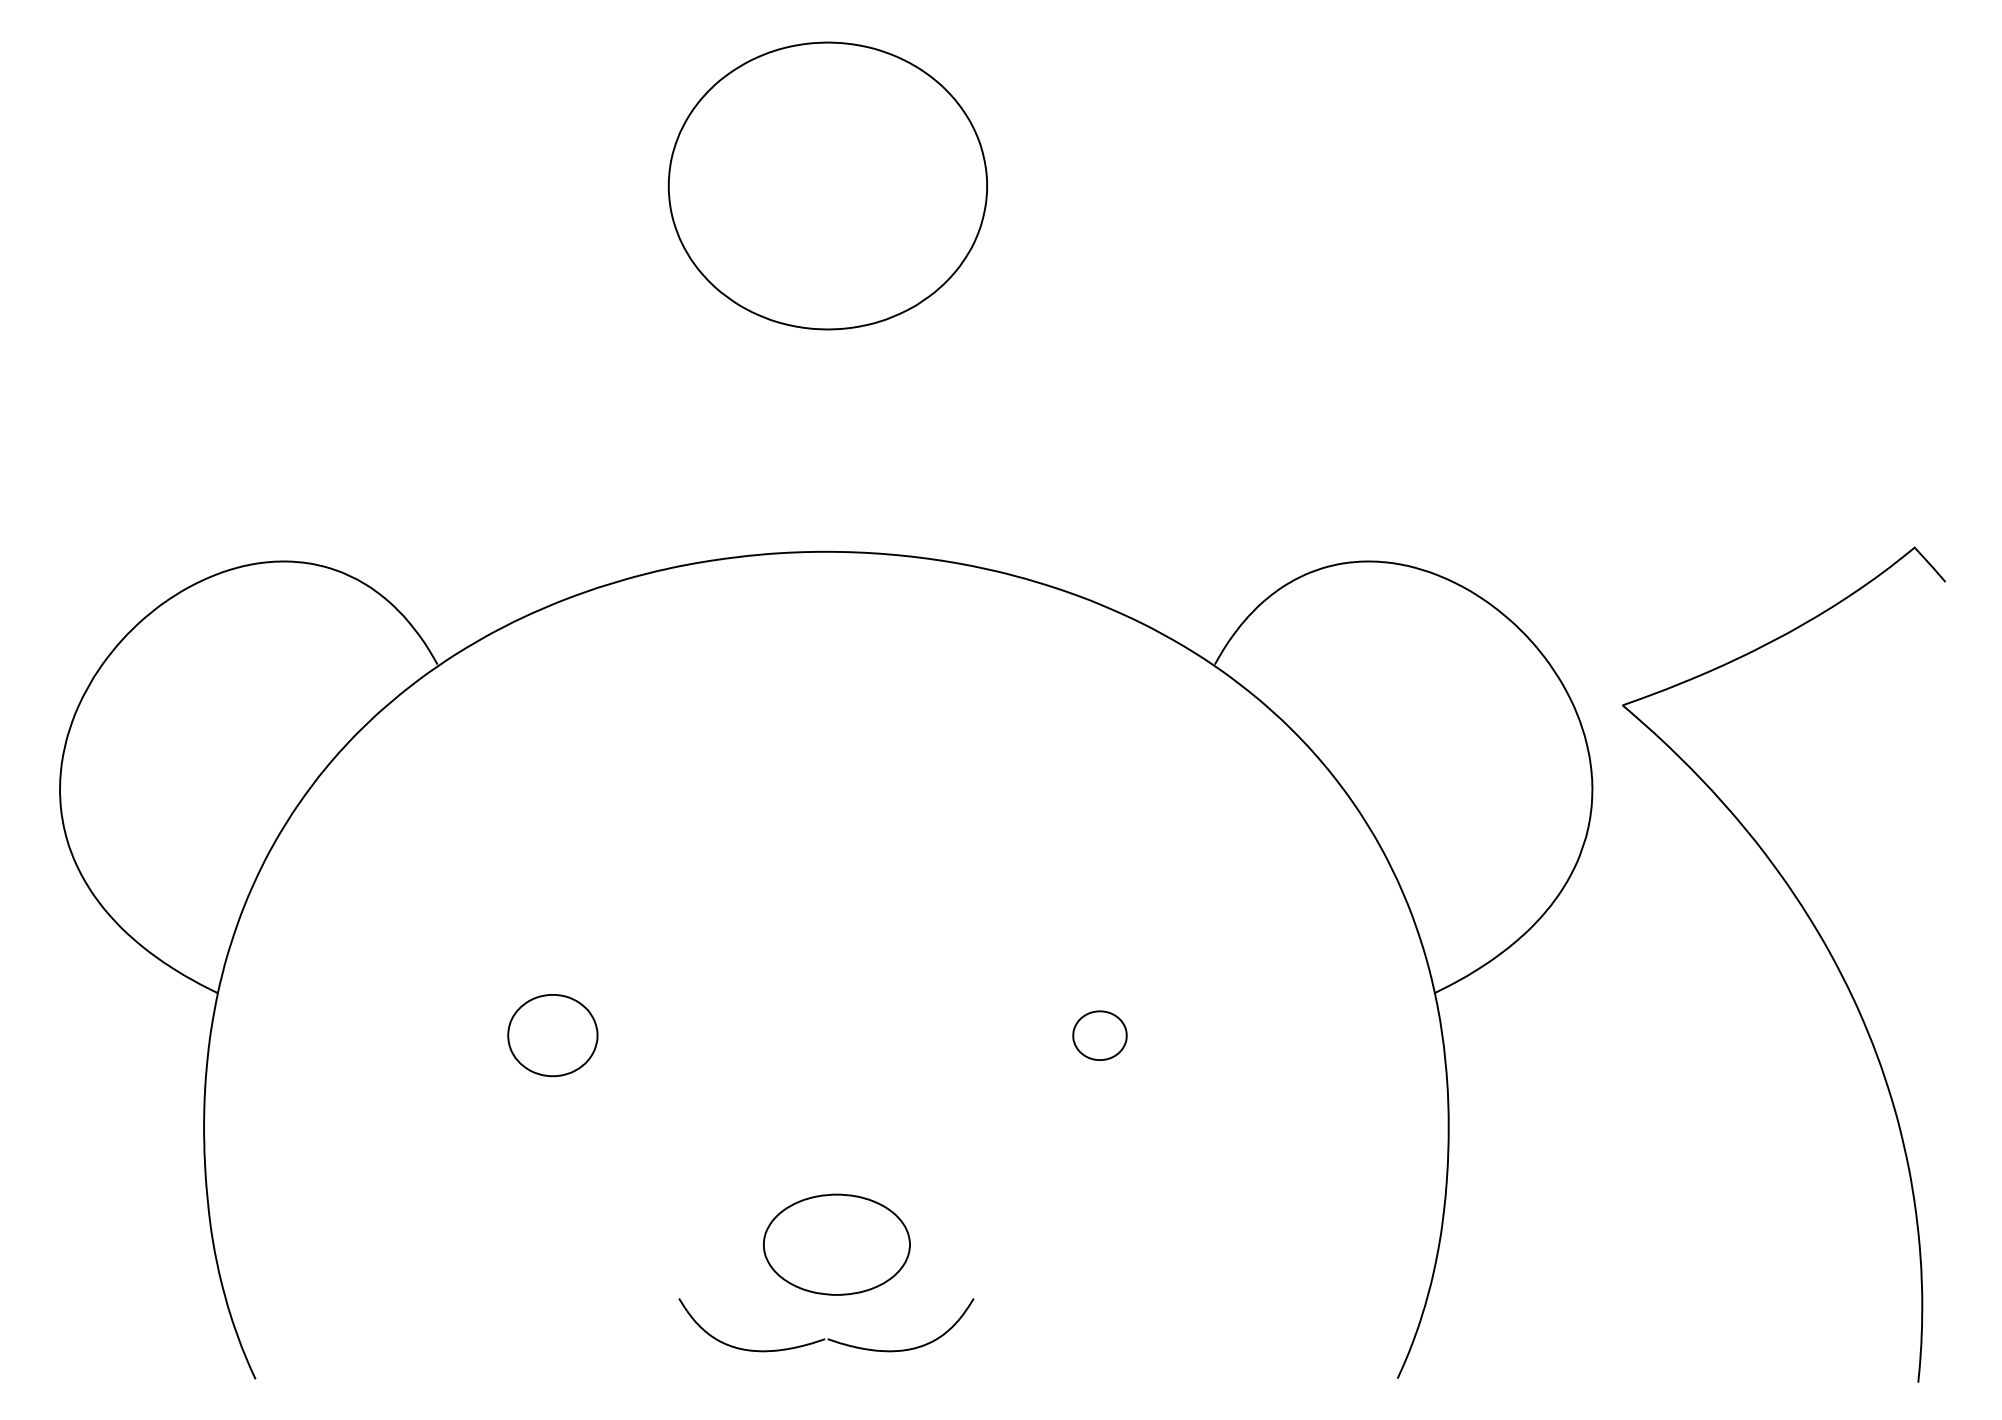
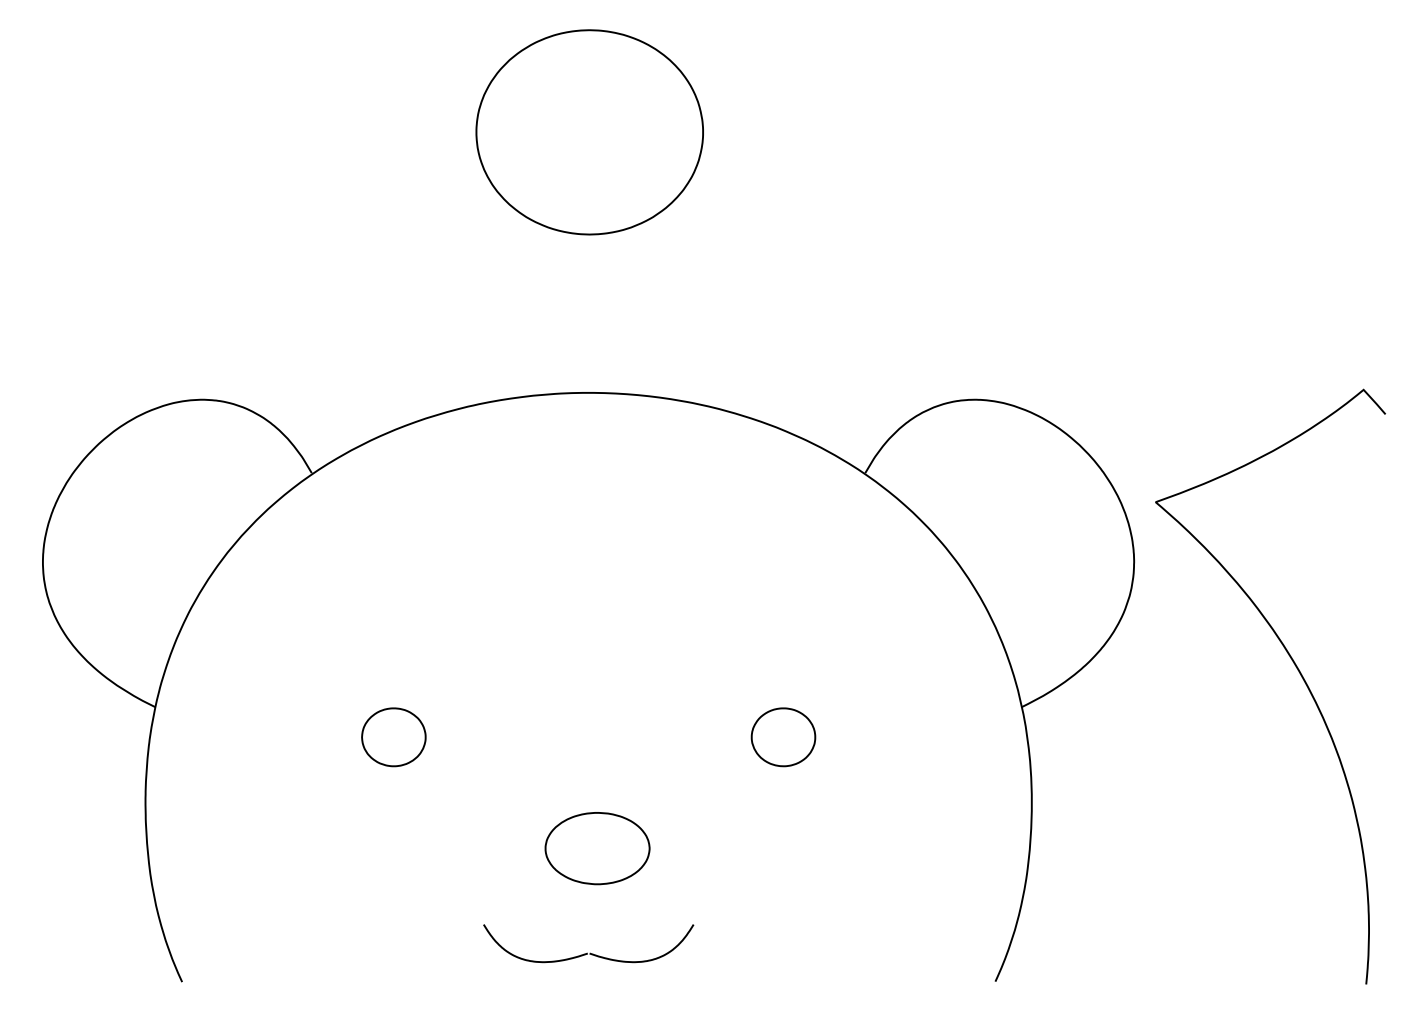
part: (1099, 1035) -> (783, 737), size x1.67
part: (836, 1244) -> (597, 848), moved

